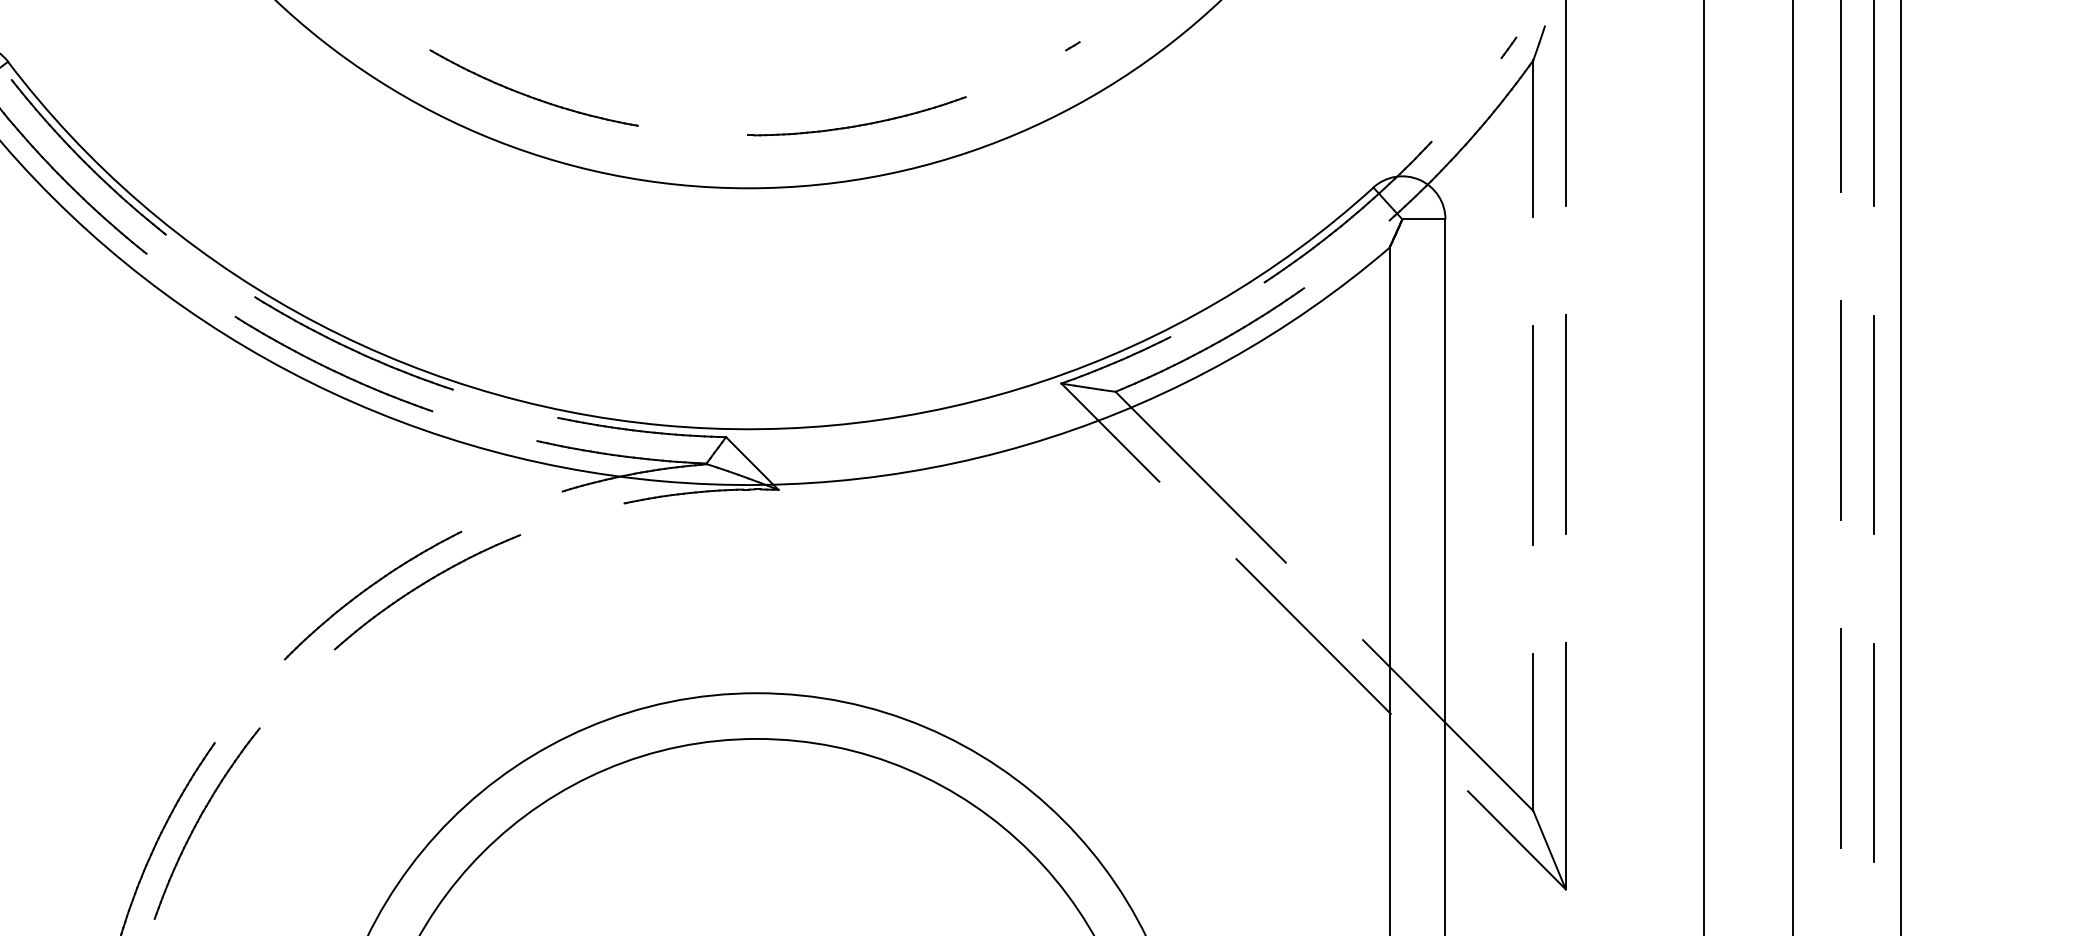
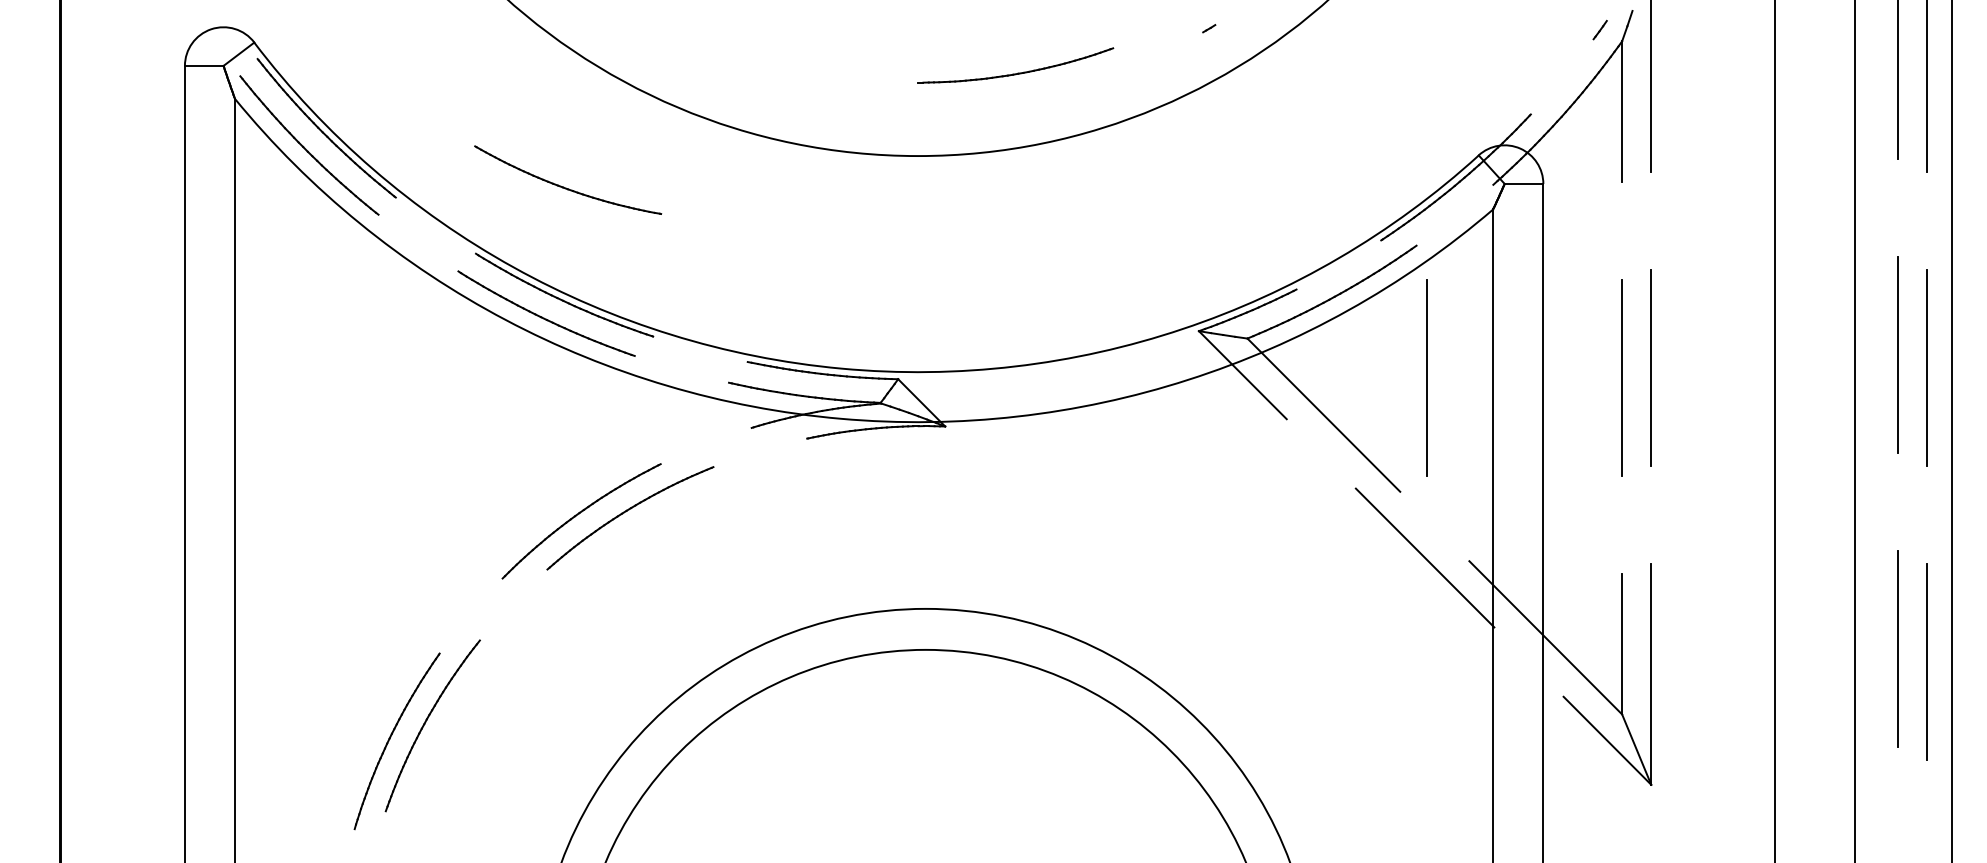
part: (532, 96) -> (566, 187), moved
part: (859, 124) -> (1017, 72), moved
line: (1315, 435) -> (1426, 377), added

